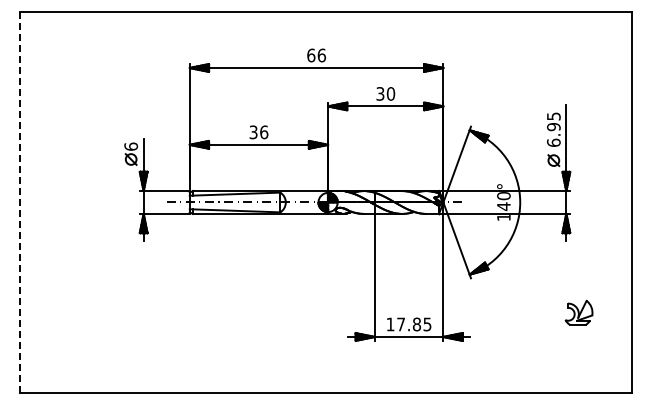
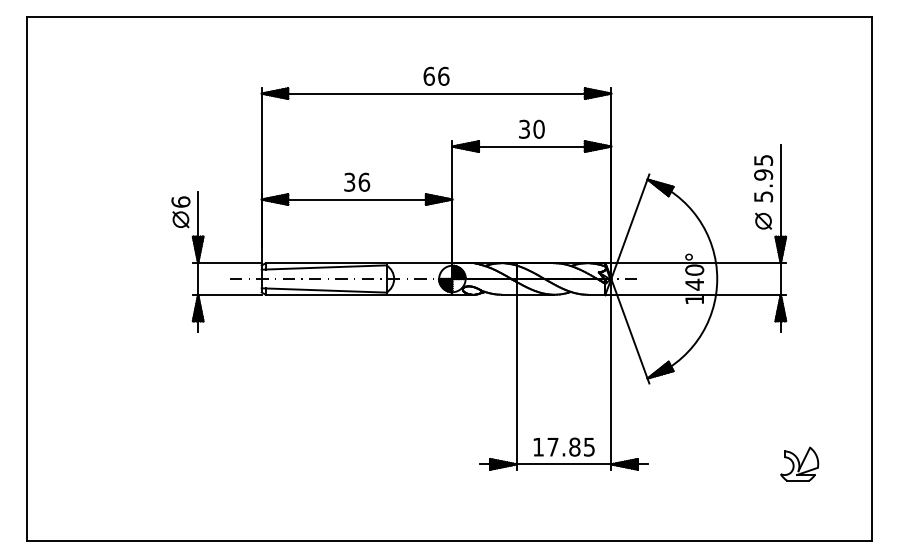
text: (553, 142) -> (763, 196), 6.95 -> 5.95
line: (19, 202) -> (27, 279), dashed -> solid
part: (578, 312) -> (798, 463), moved

